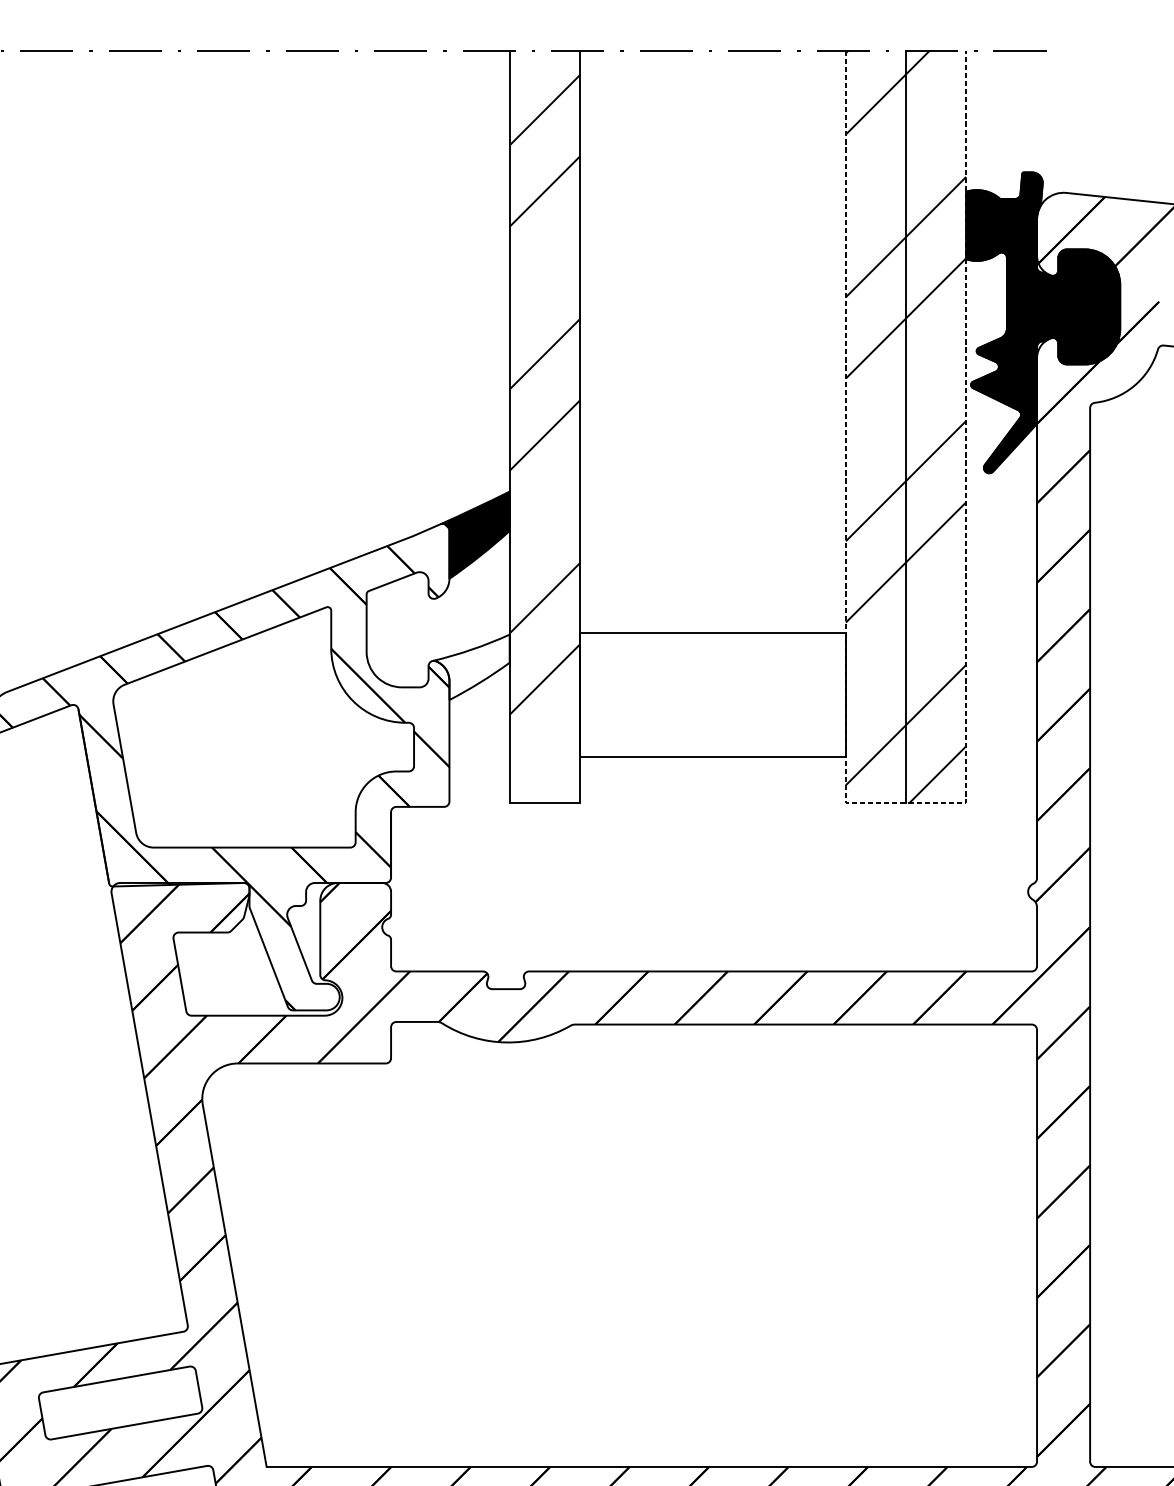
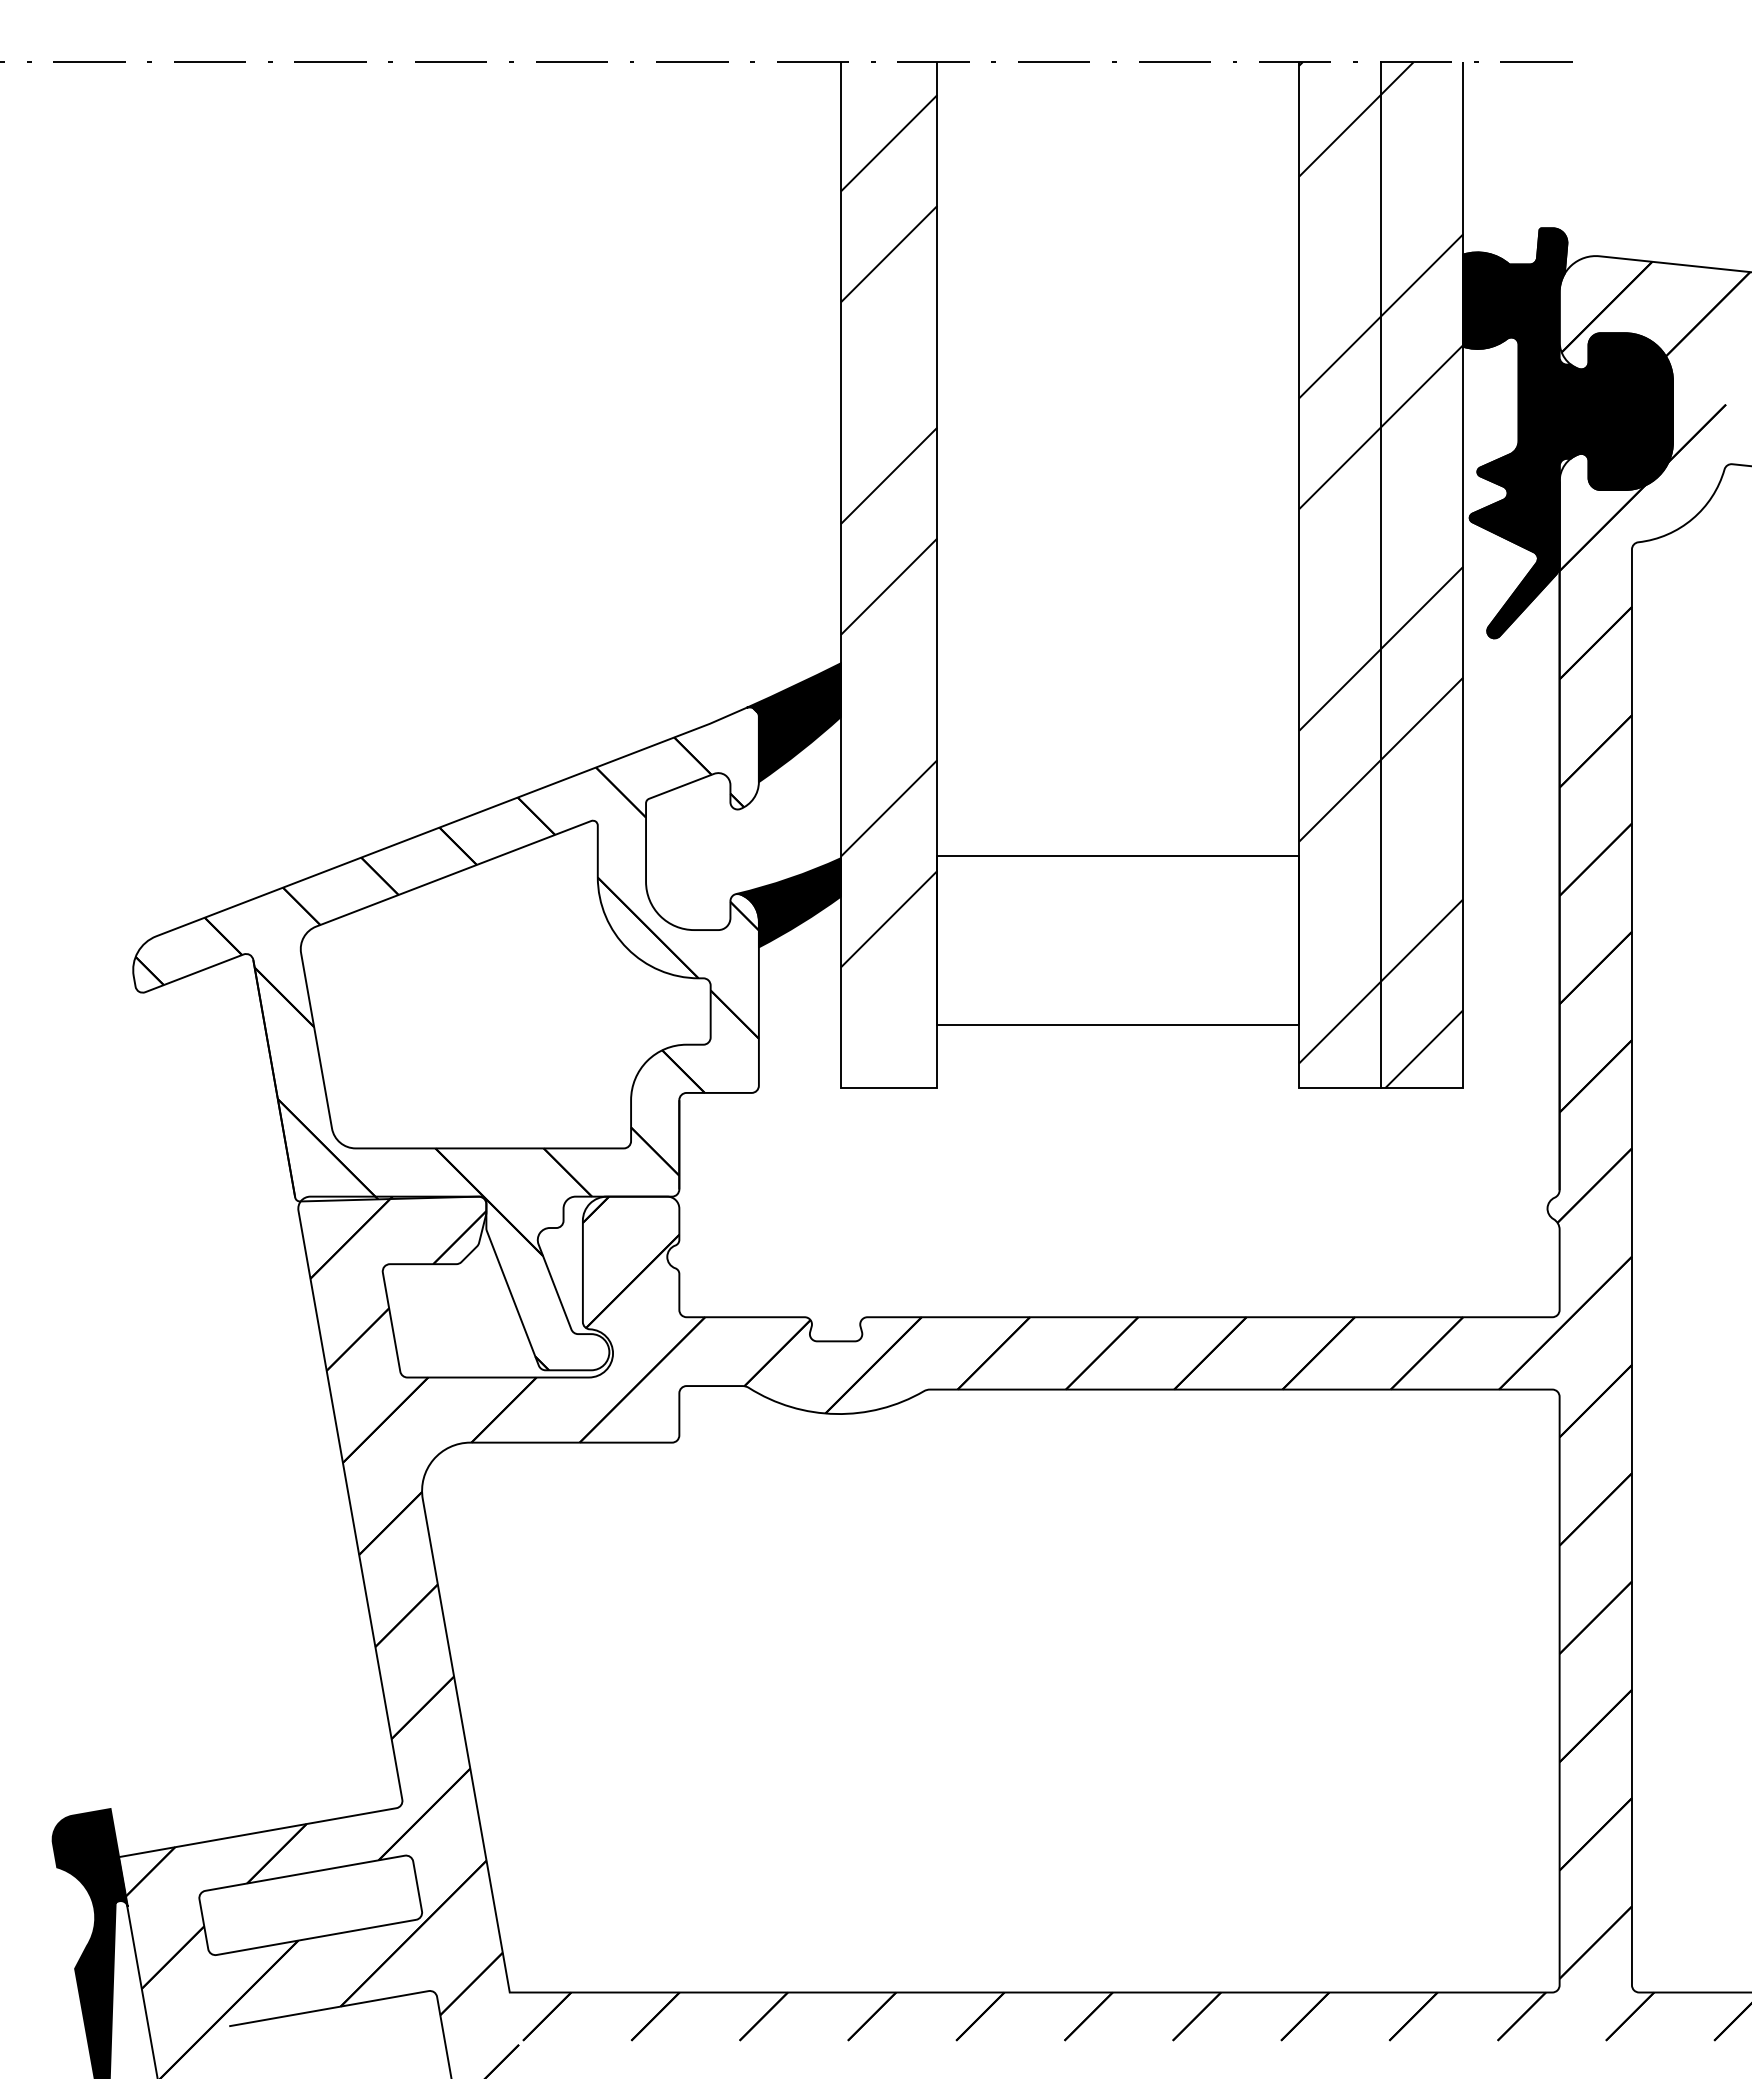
fill: (471, 667) -> (788, 902), added
line: (906, 803) -> (1381, 1088), dashed -> solid

